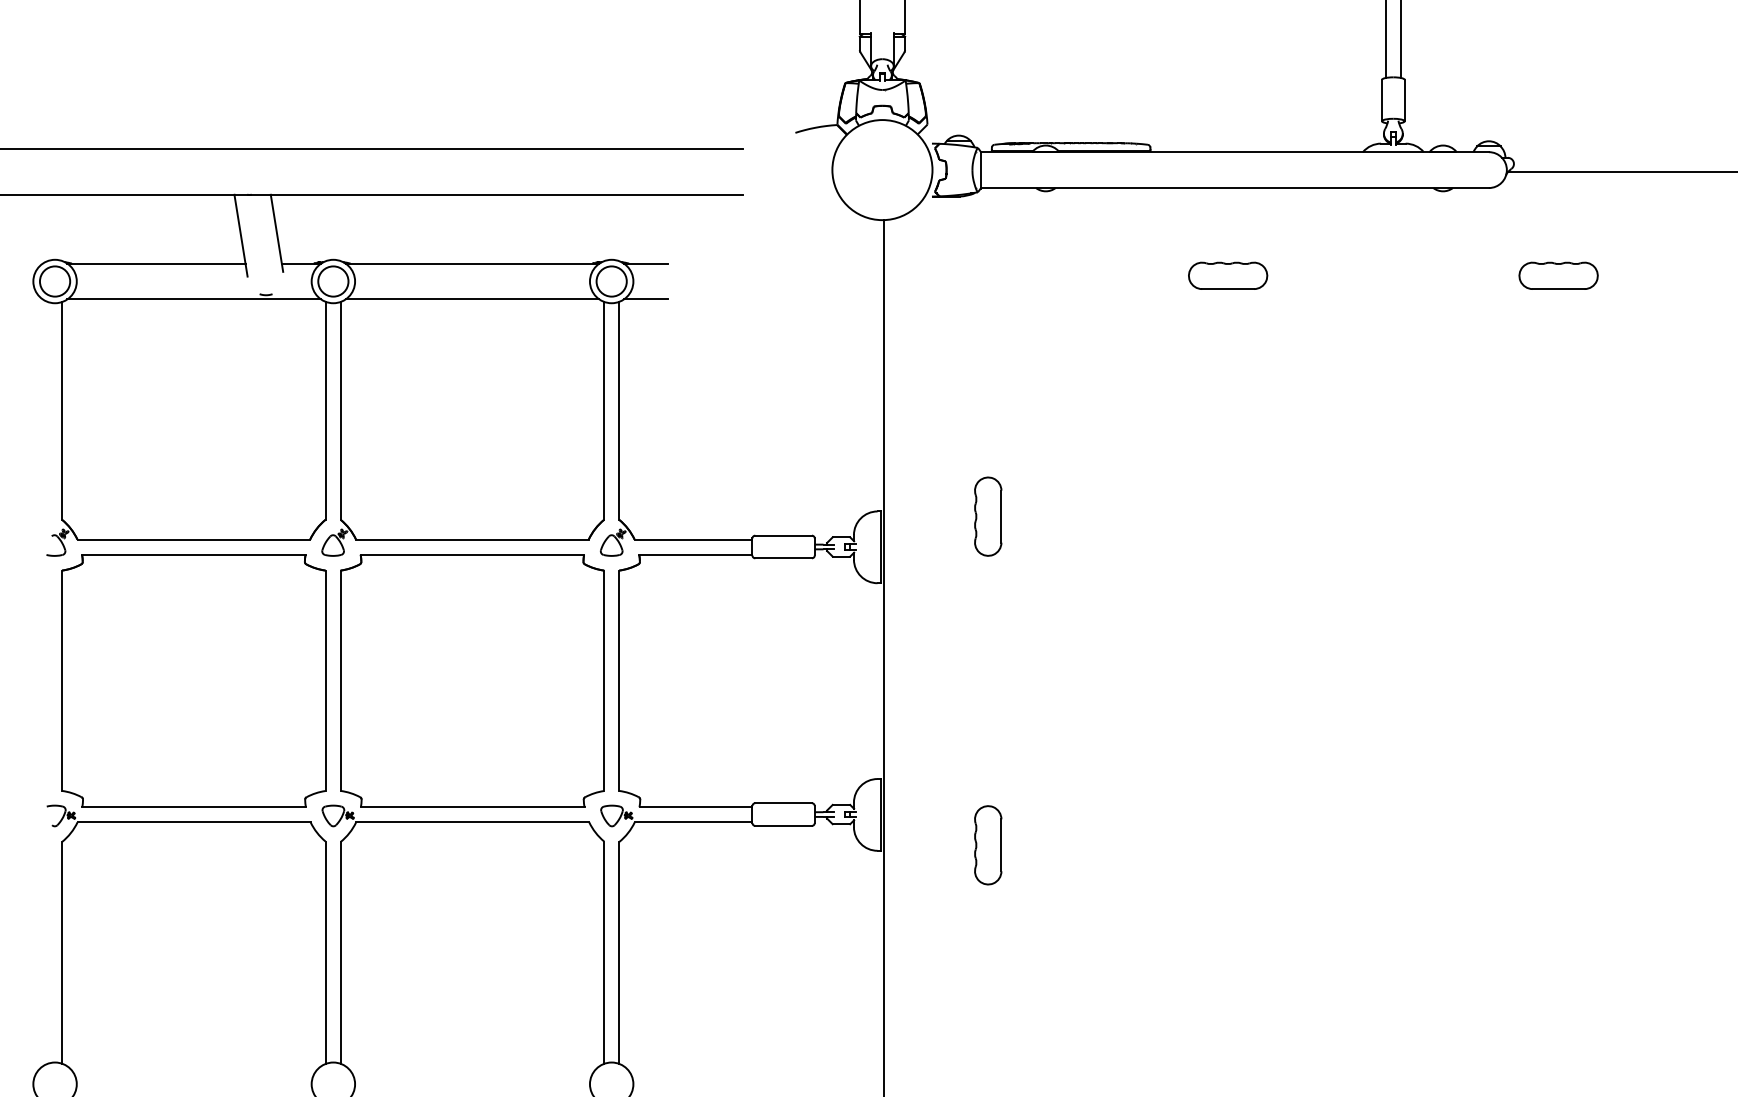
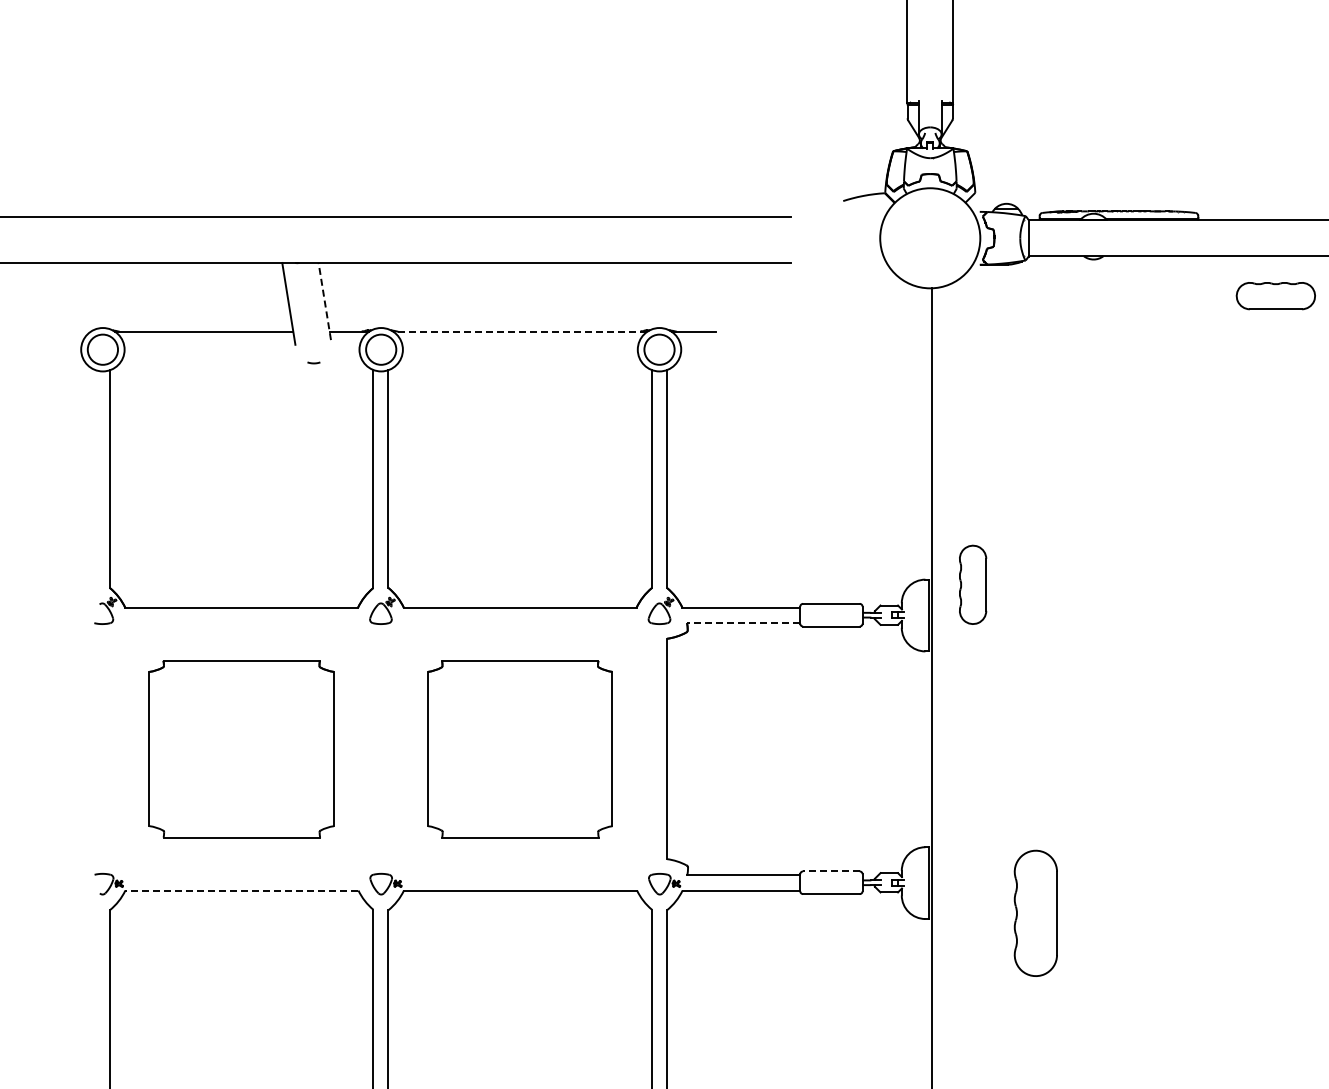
line: (276, 232) -> (324, 300), solid -> dashed
line: (472, 263) -> (520, 331), solid -> dashed
part: (1228, 275) -> (1276, 295), moved
line: (194, 299) -> (242, 367), removed
line: (472, 299) -> (520, 367), removed
line: (645, 299) -> (693, 367), removed
part: (988, 516) -> (973, 584), moved
line: (695, 554) -> (743, 622), solid -> dashed
part: (193, 680) -> (241, 748), size x0.7
part: (472, 680) -> (520, 748), size x0.7
line: (783, 803) -> (831, 871), solid -> dashed
line: (194, 822) -> (242, 890), solid -> dashed
part: (988, 845) -> (1036, 913), size x1.6

